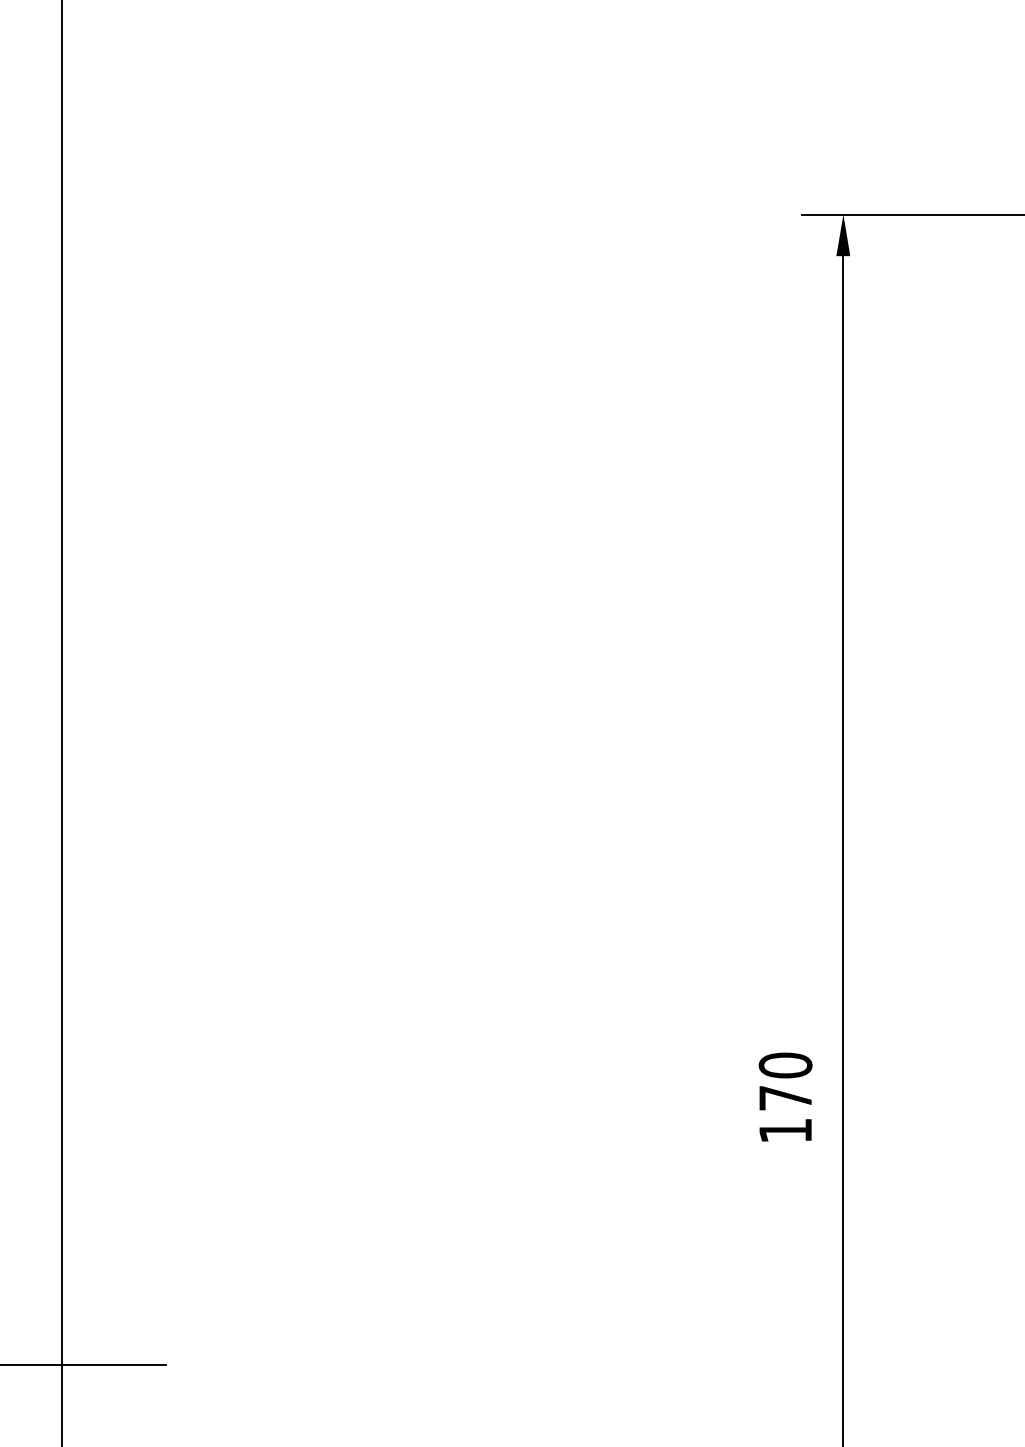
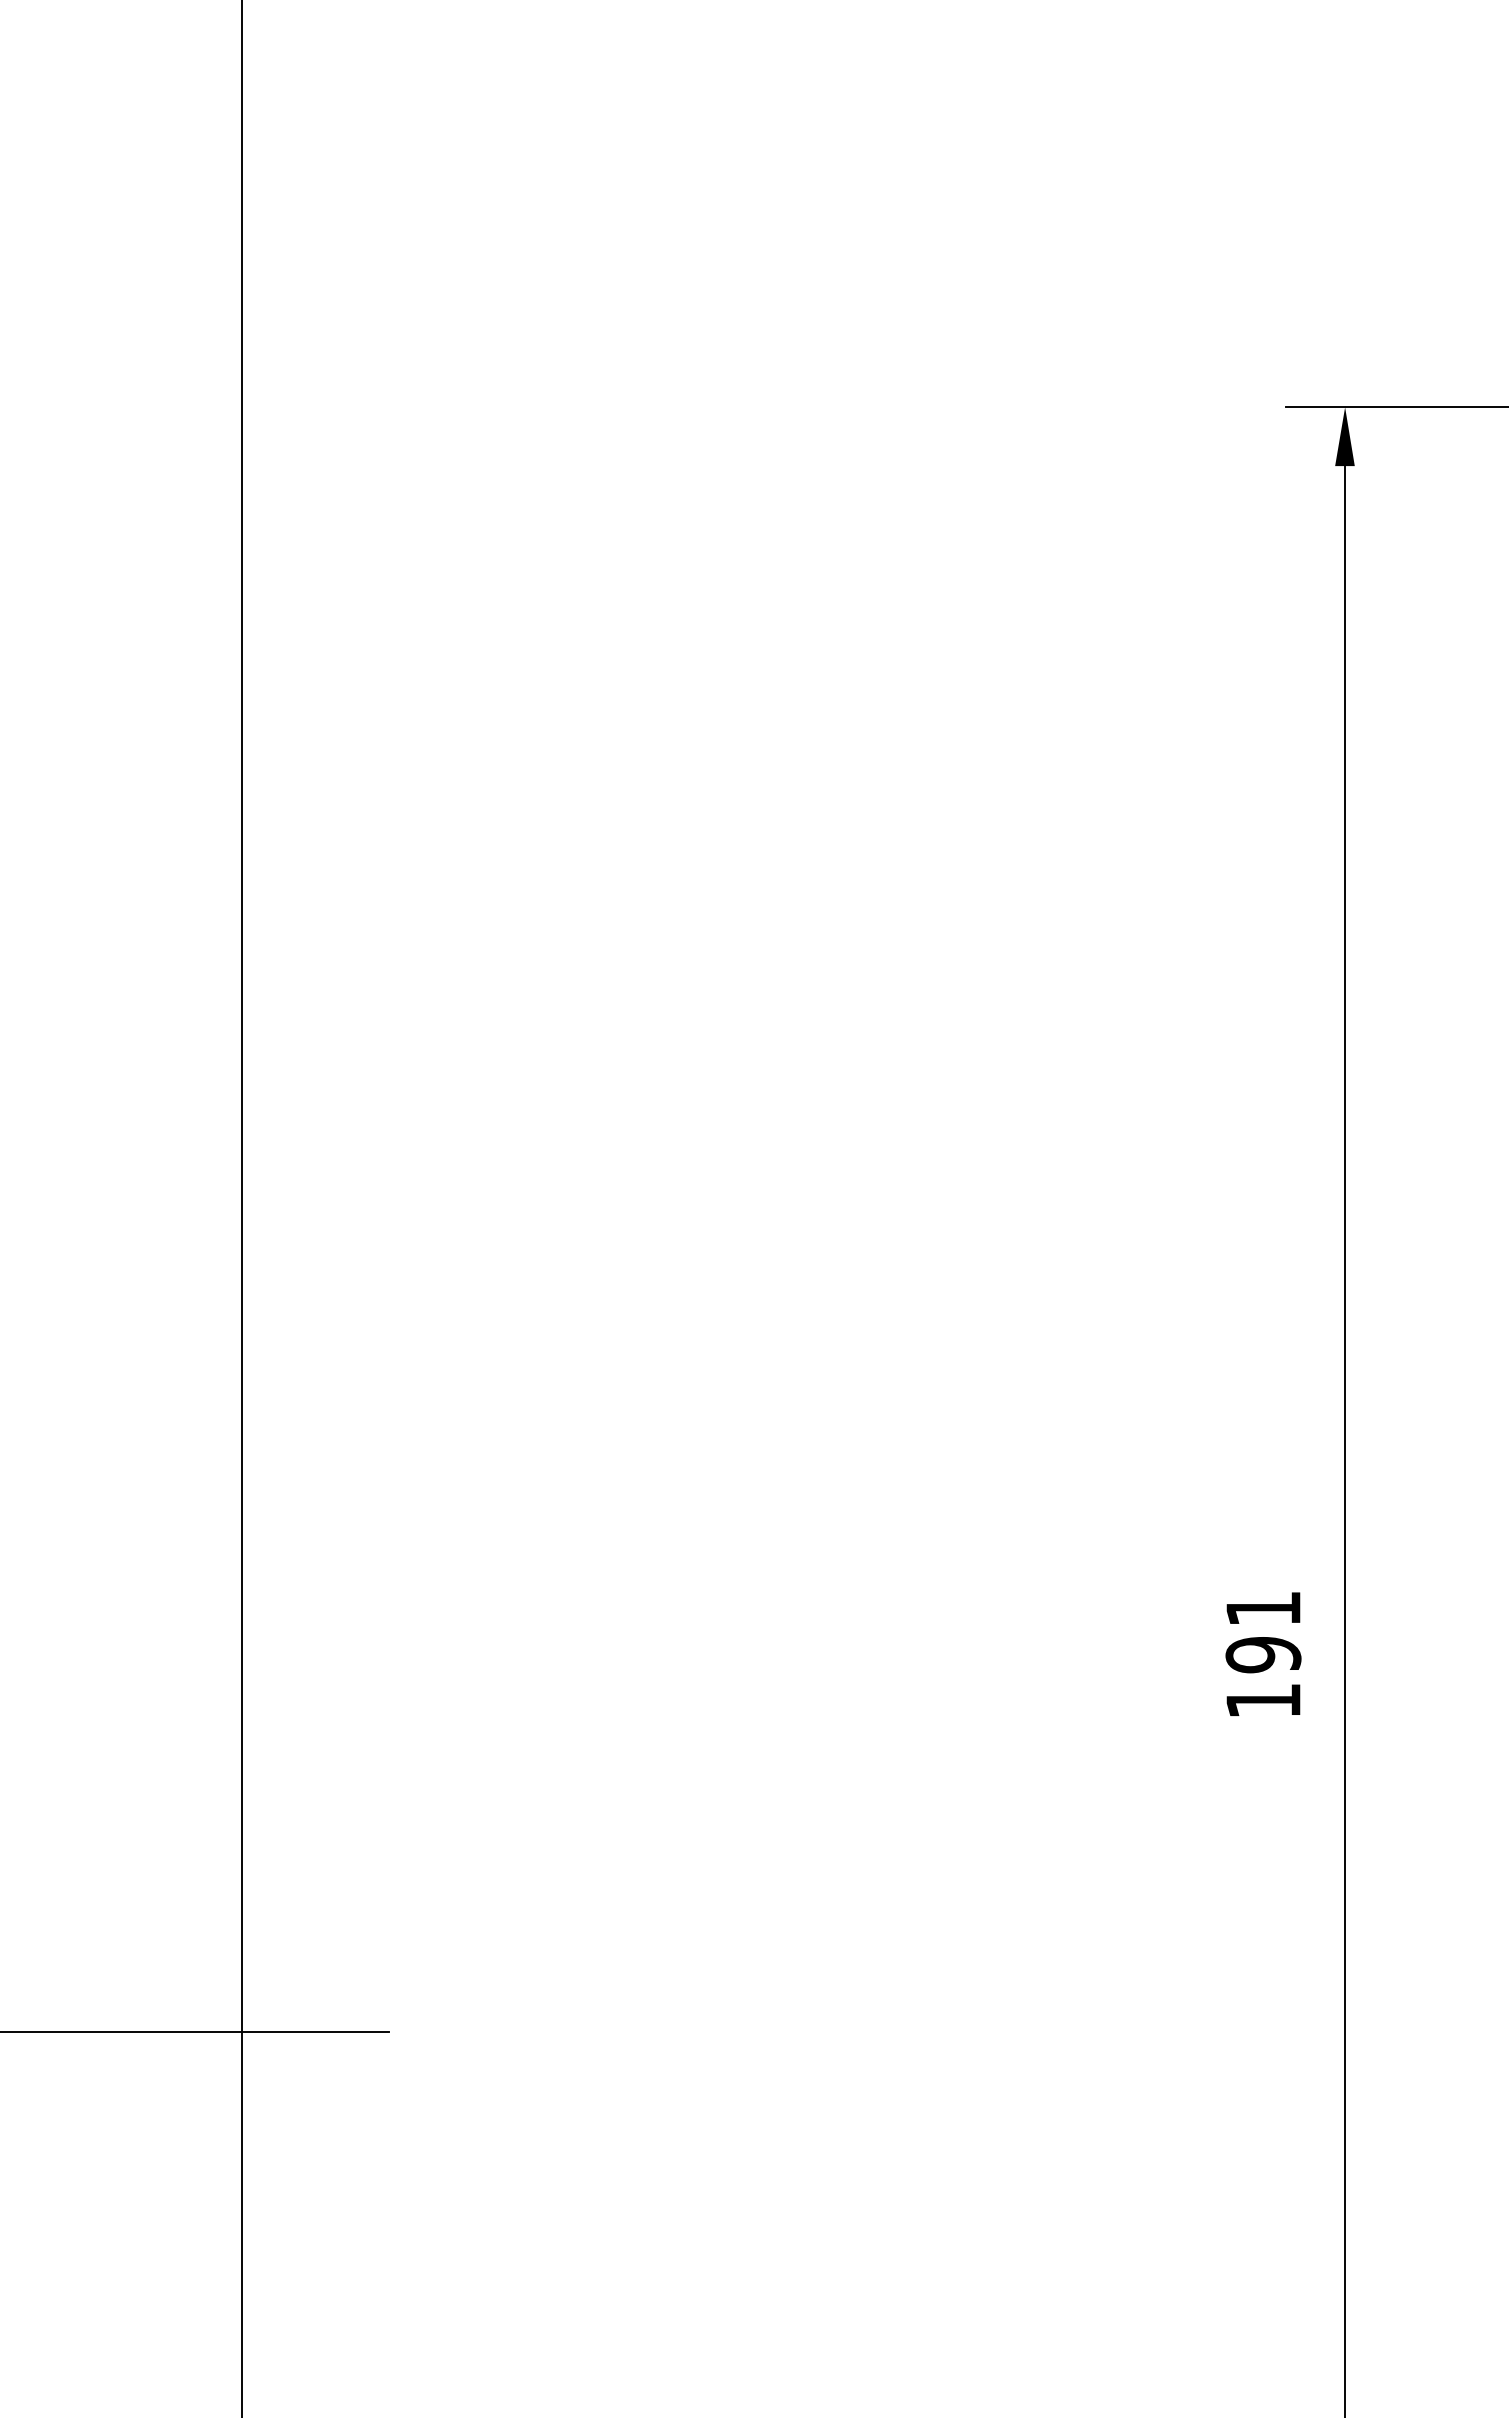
text: (785, 1081) -> (1263, 1631), 170 -> 191

